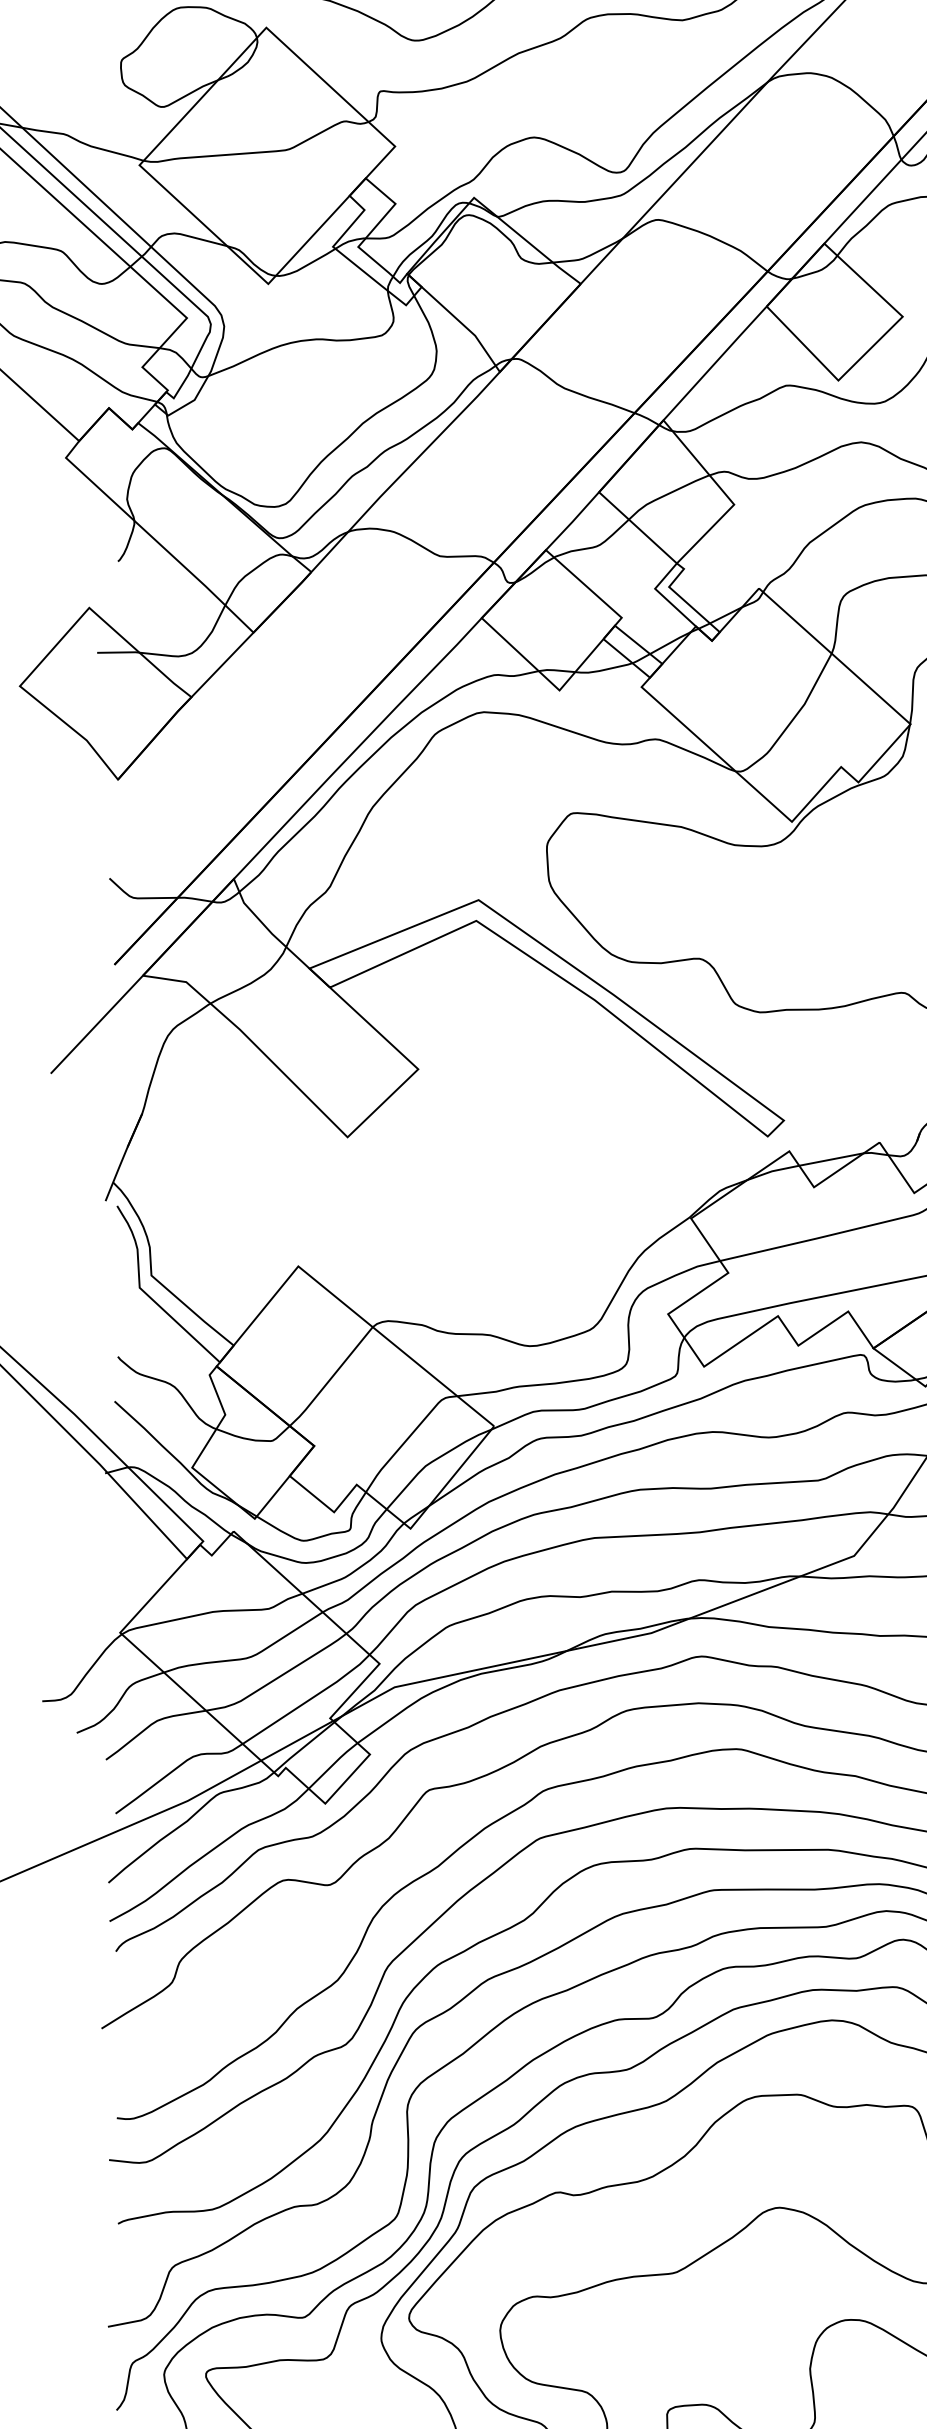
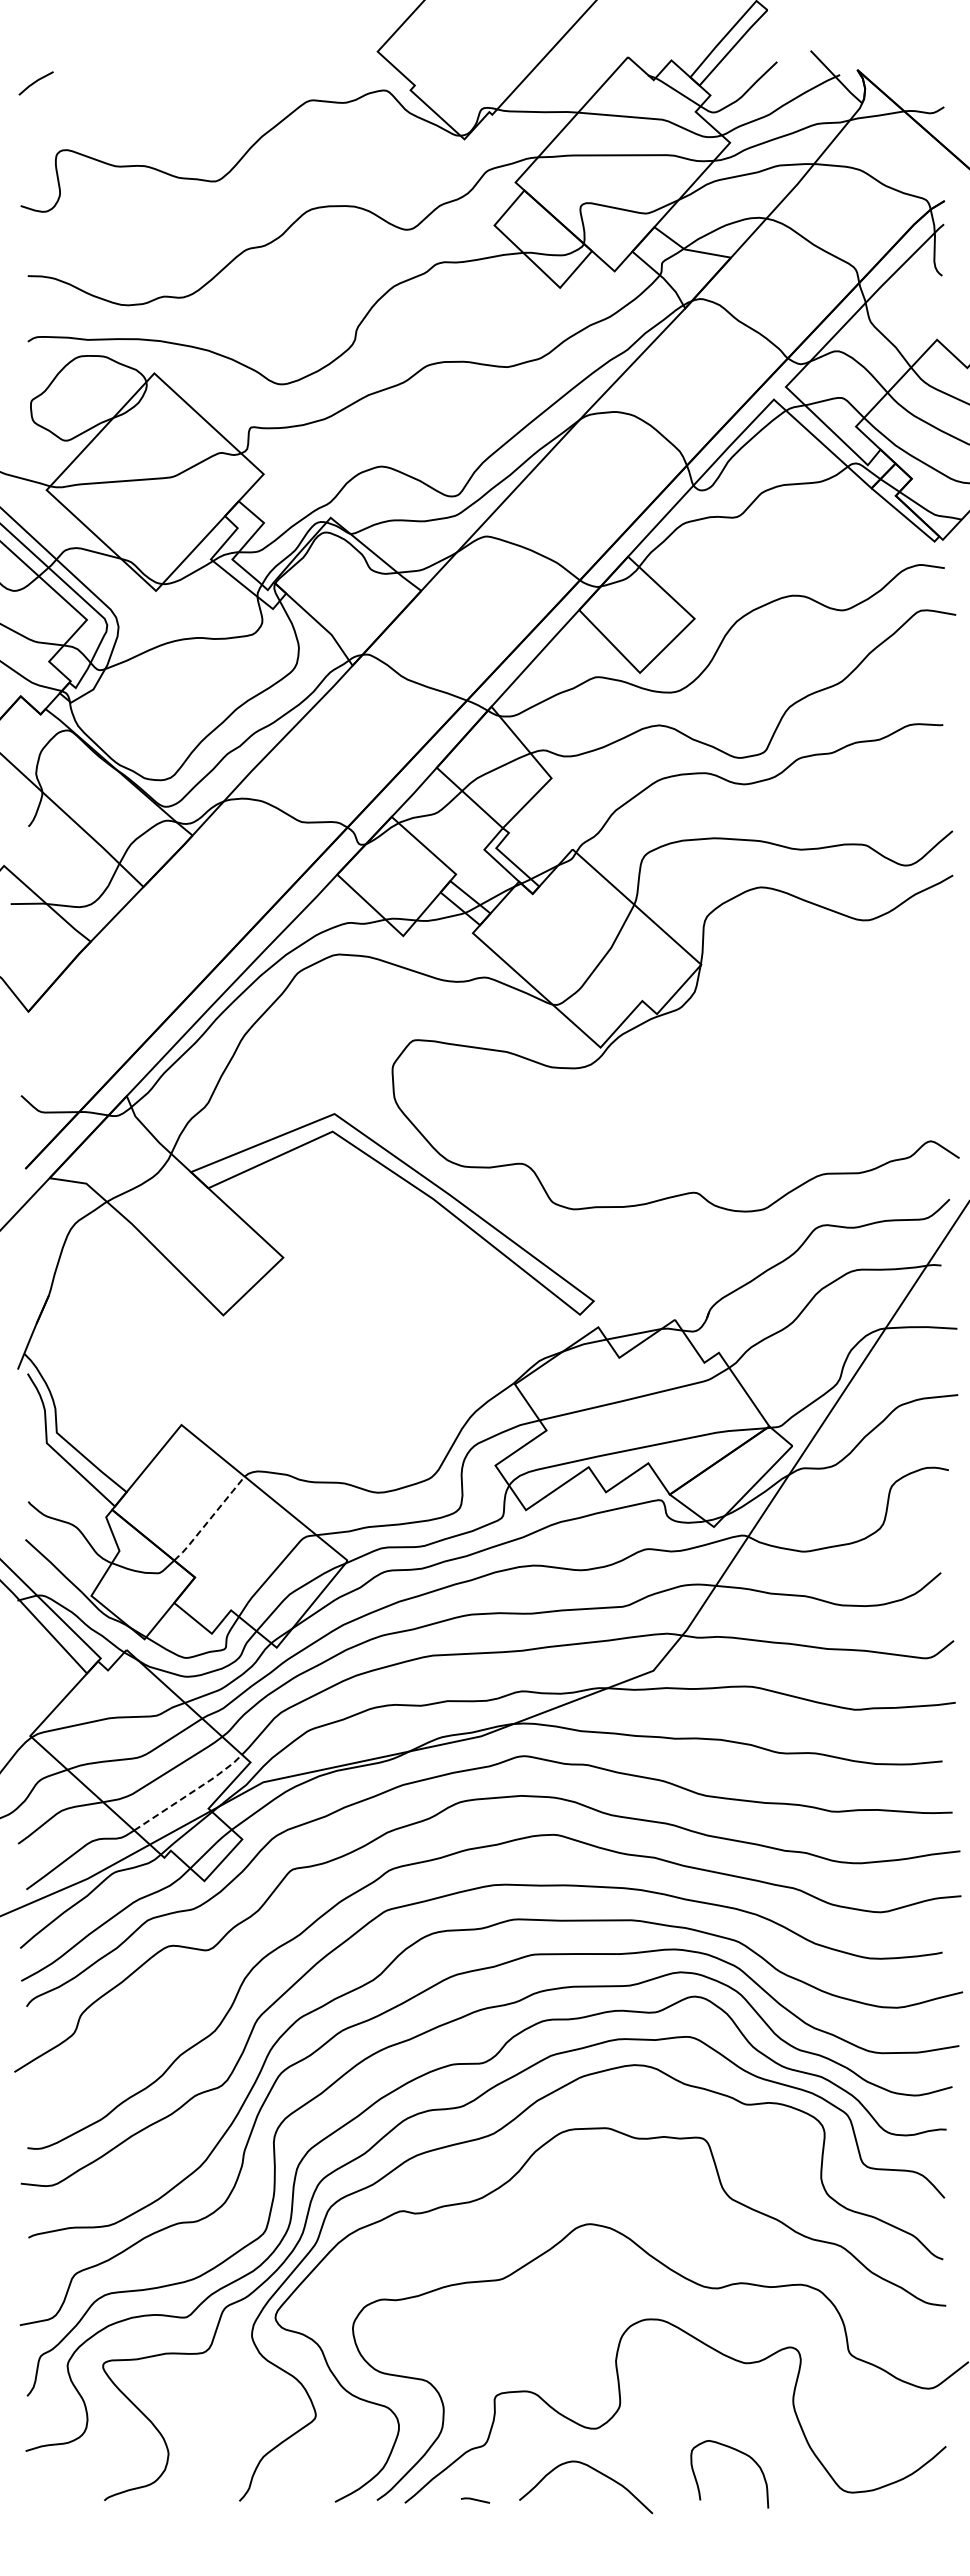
line: (331, 1377) -> (209, 1519), solid -> dashed
line: (308, 1700) -> (190, 1793), solid -> dashed

